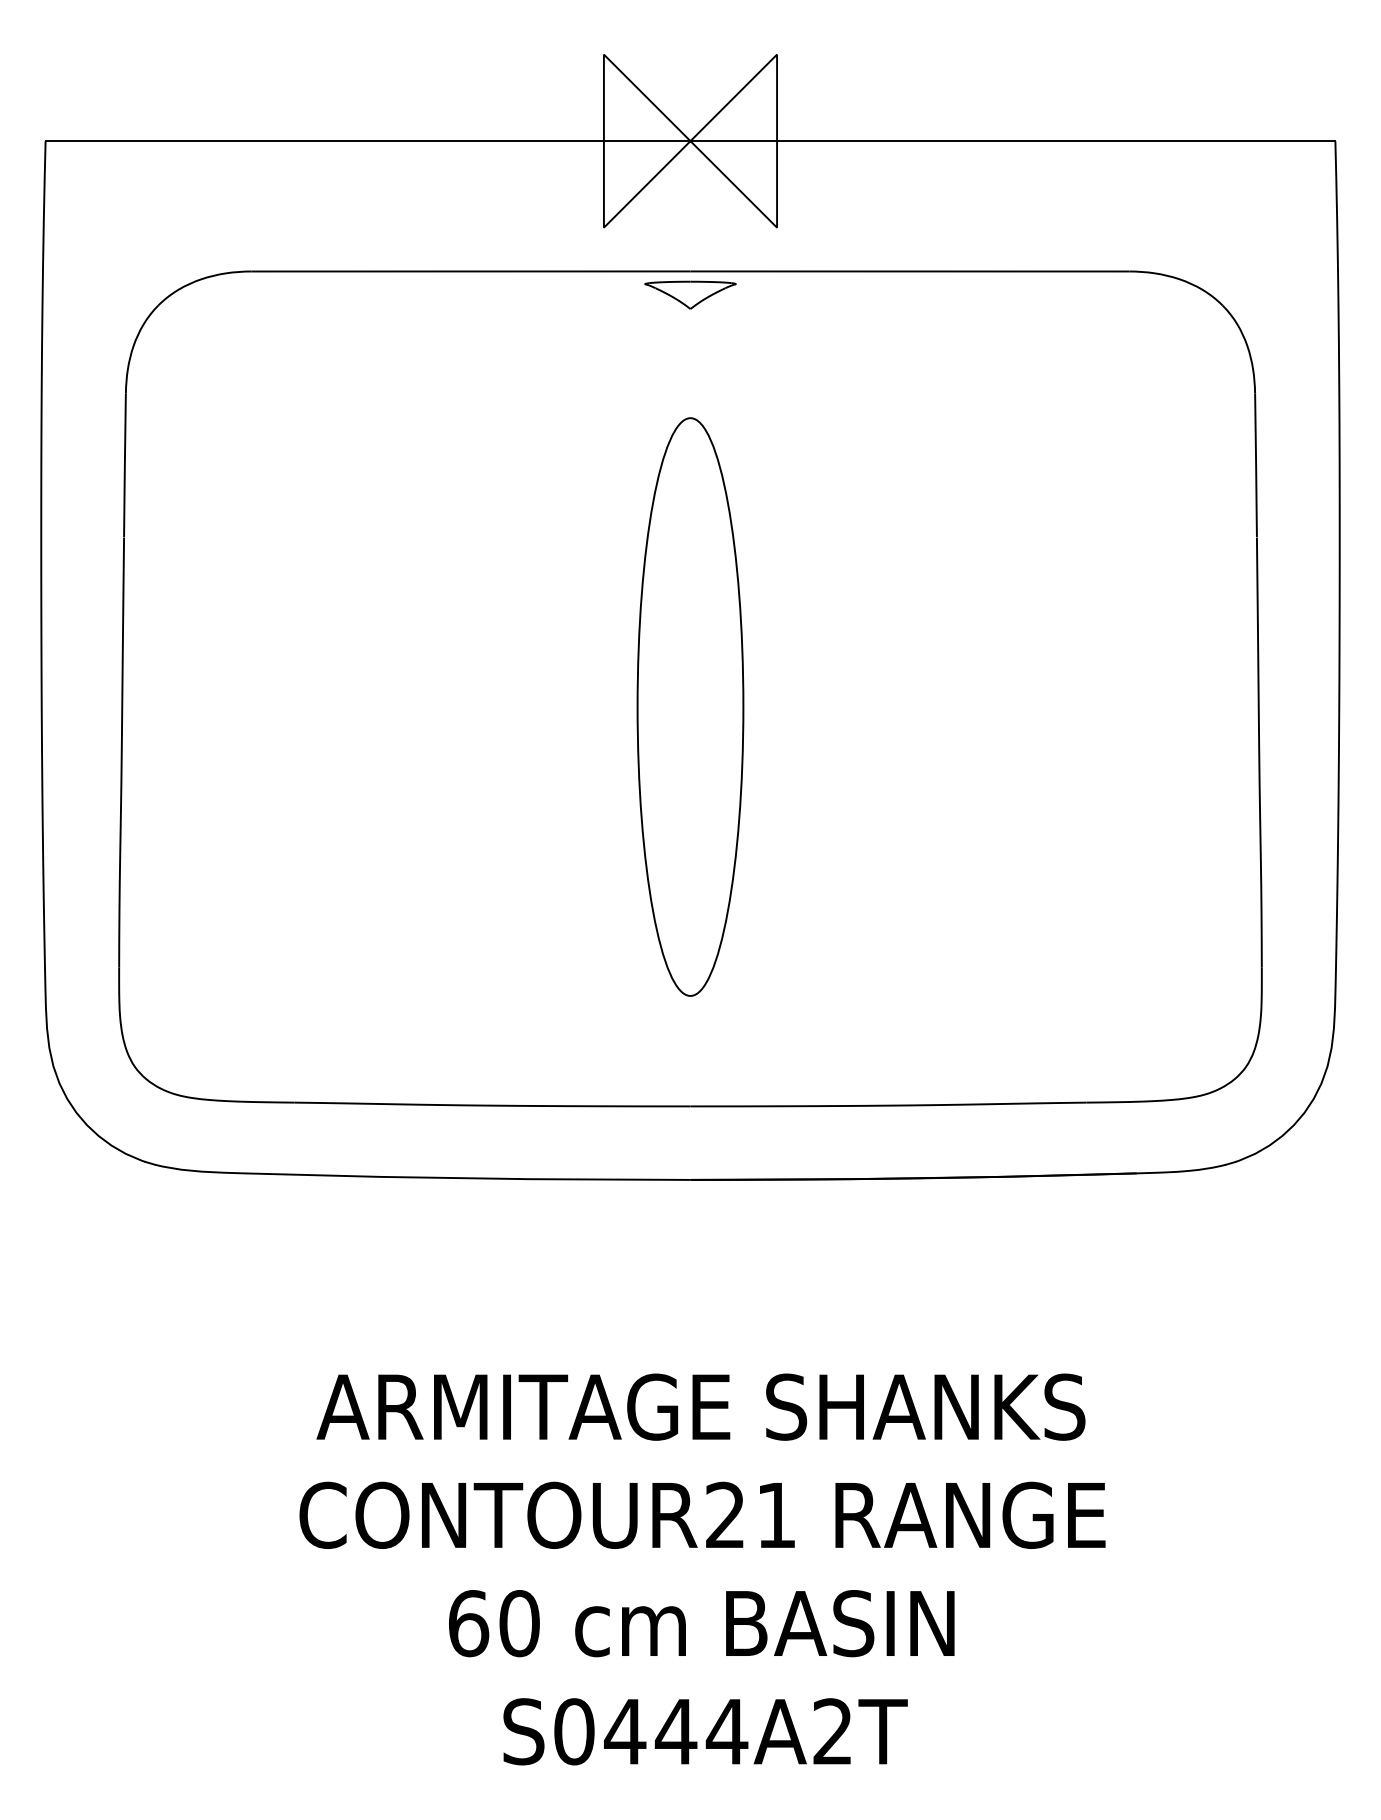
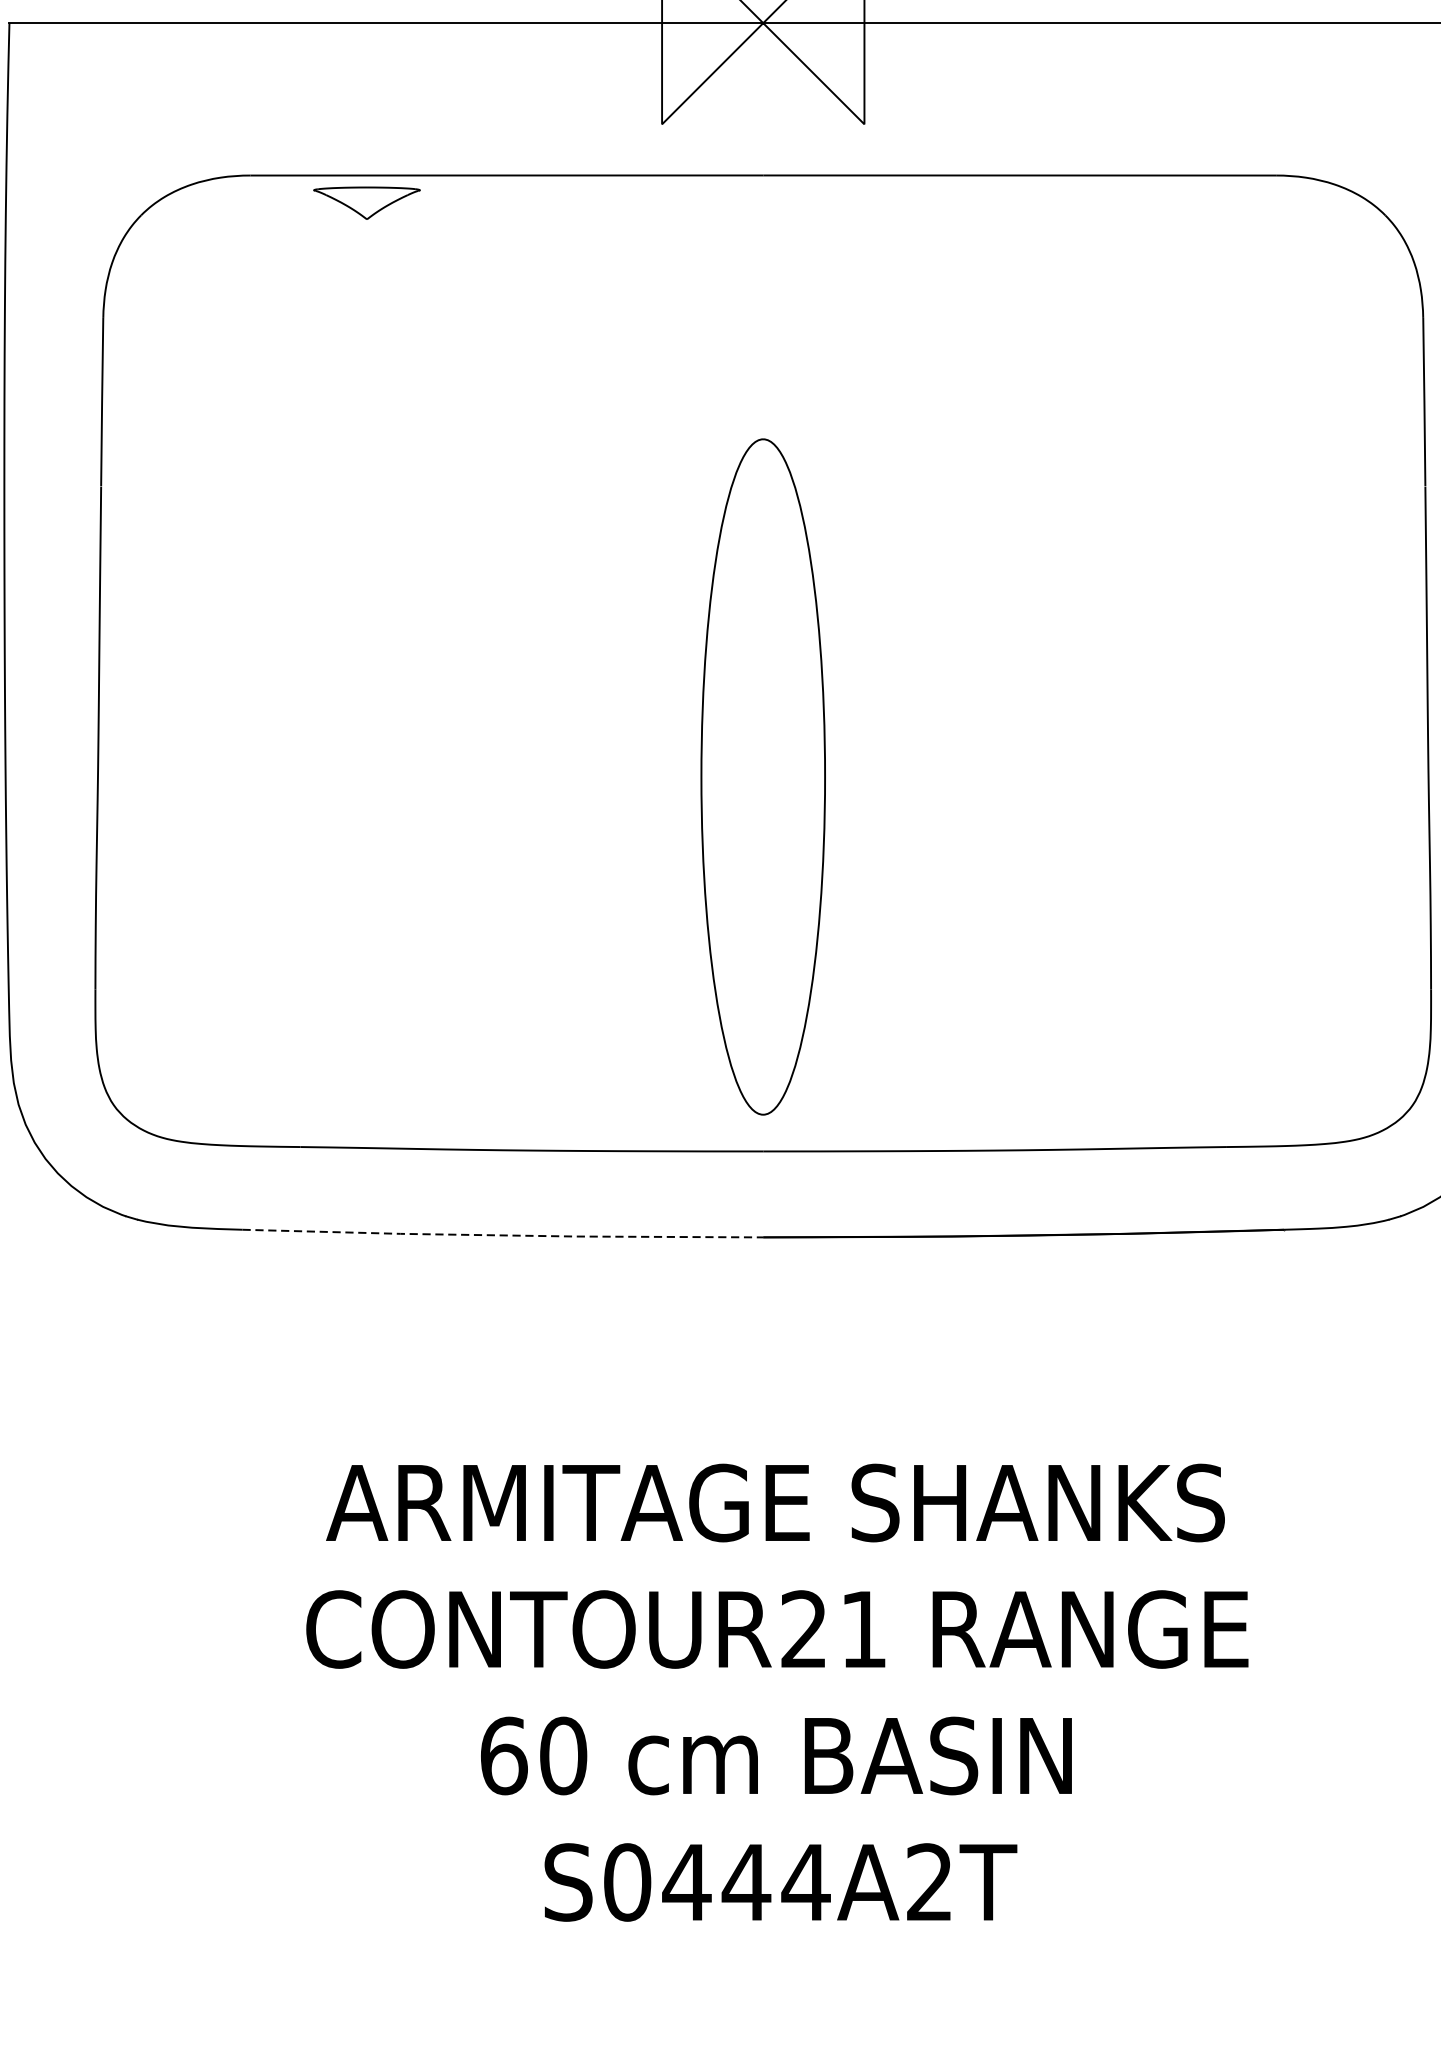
part: (690, 294) -> (367, 202), moved
part: (690, 706) -> (763, 776), moved
line: (468, 1178) -> (503, 1235), solid -> dashed

